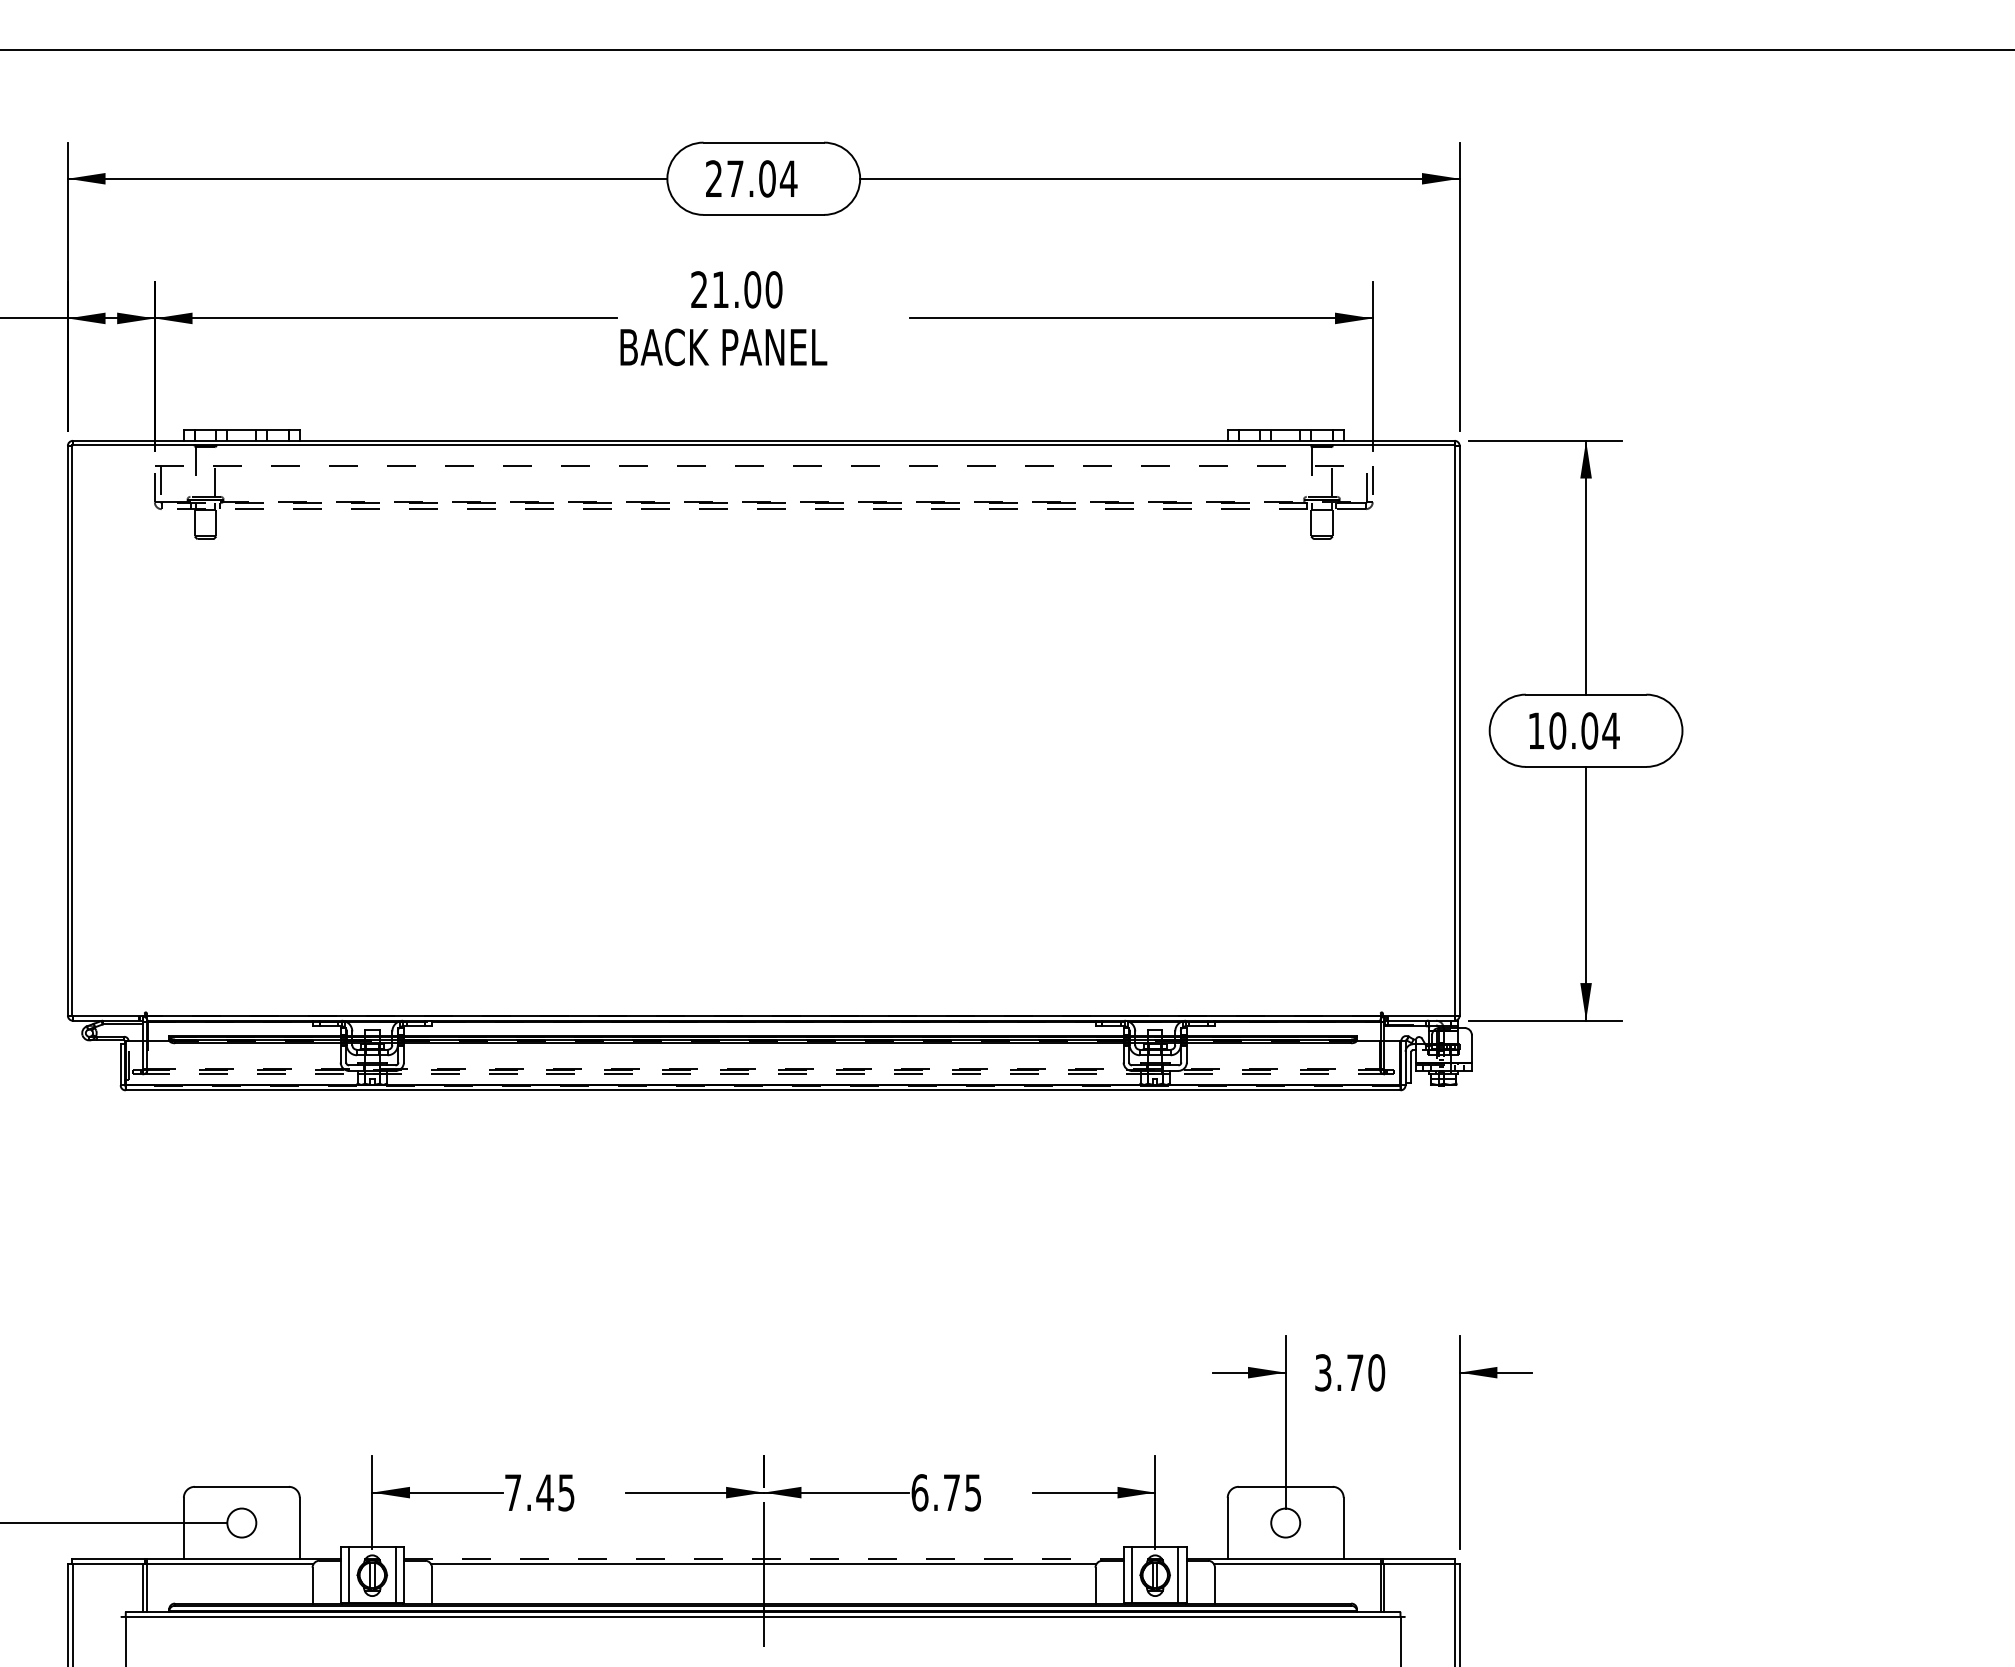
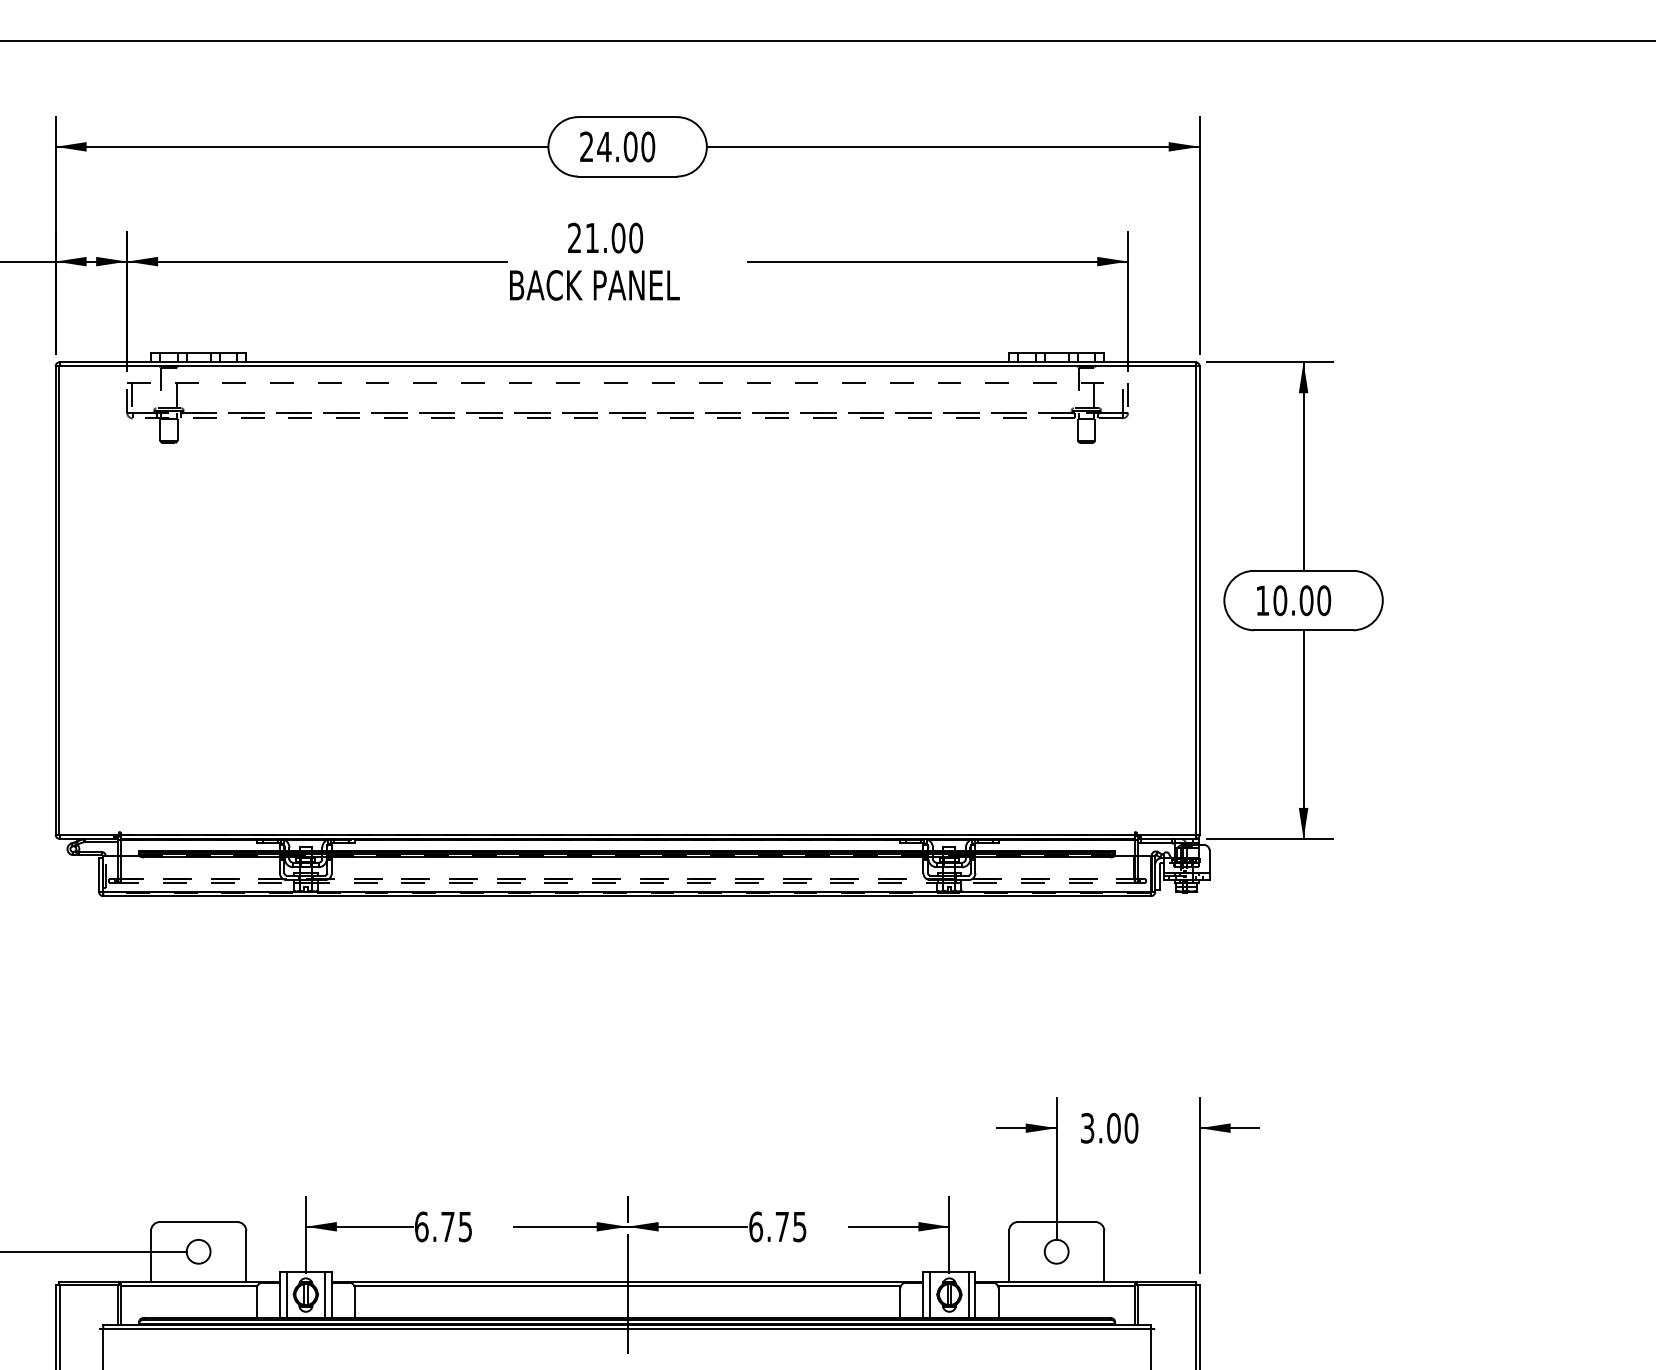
text: (762, 178) -> (626, 146), 27.04 -> 24.00
text: (1610, 730) -> (1323, 600), 10.04 -> 10.00
text: (1354, 1373) -> (1113, 1128), 3.70 -> 3.00
text: (529, 1492) -> (435, 1226), 7.45 -> 6.75
line: (763, 1559) -> (627, 1281), dashed -> solid

